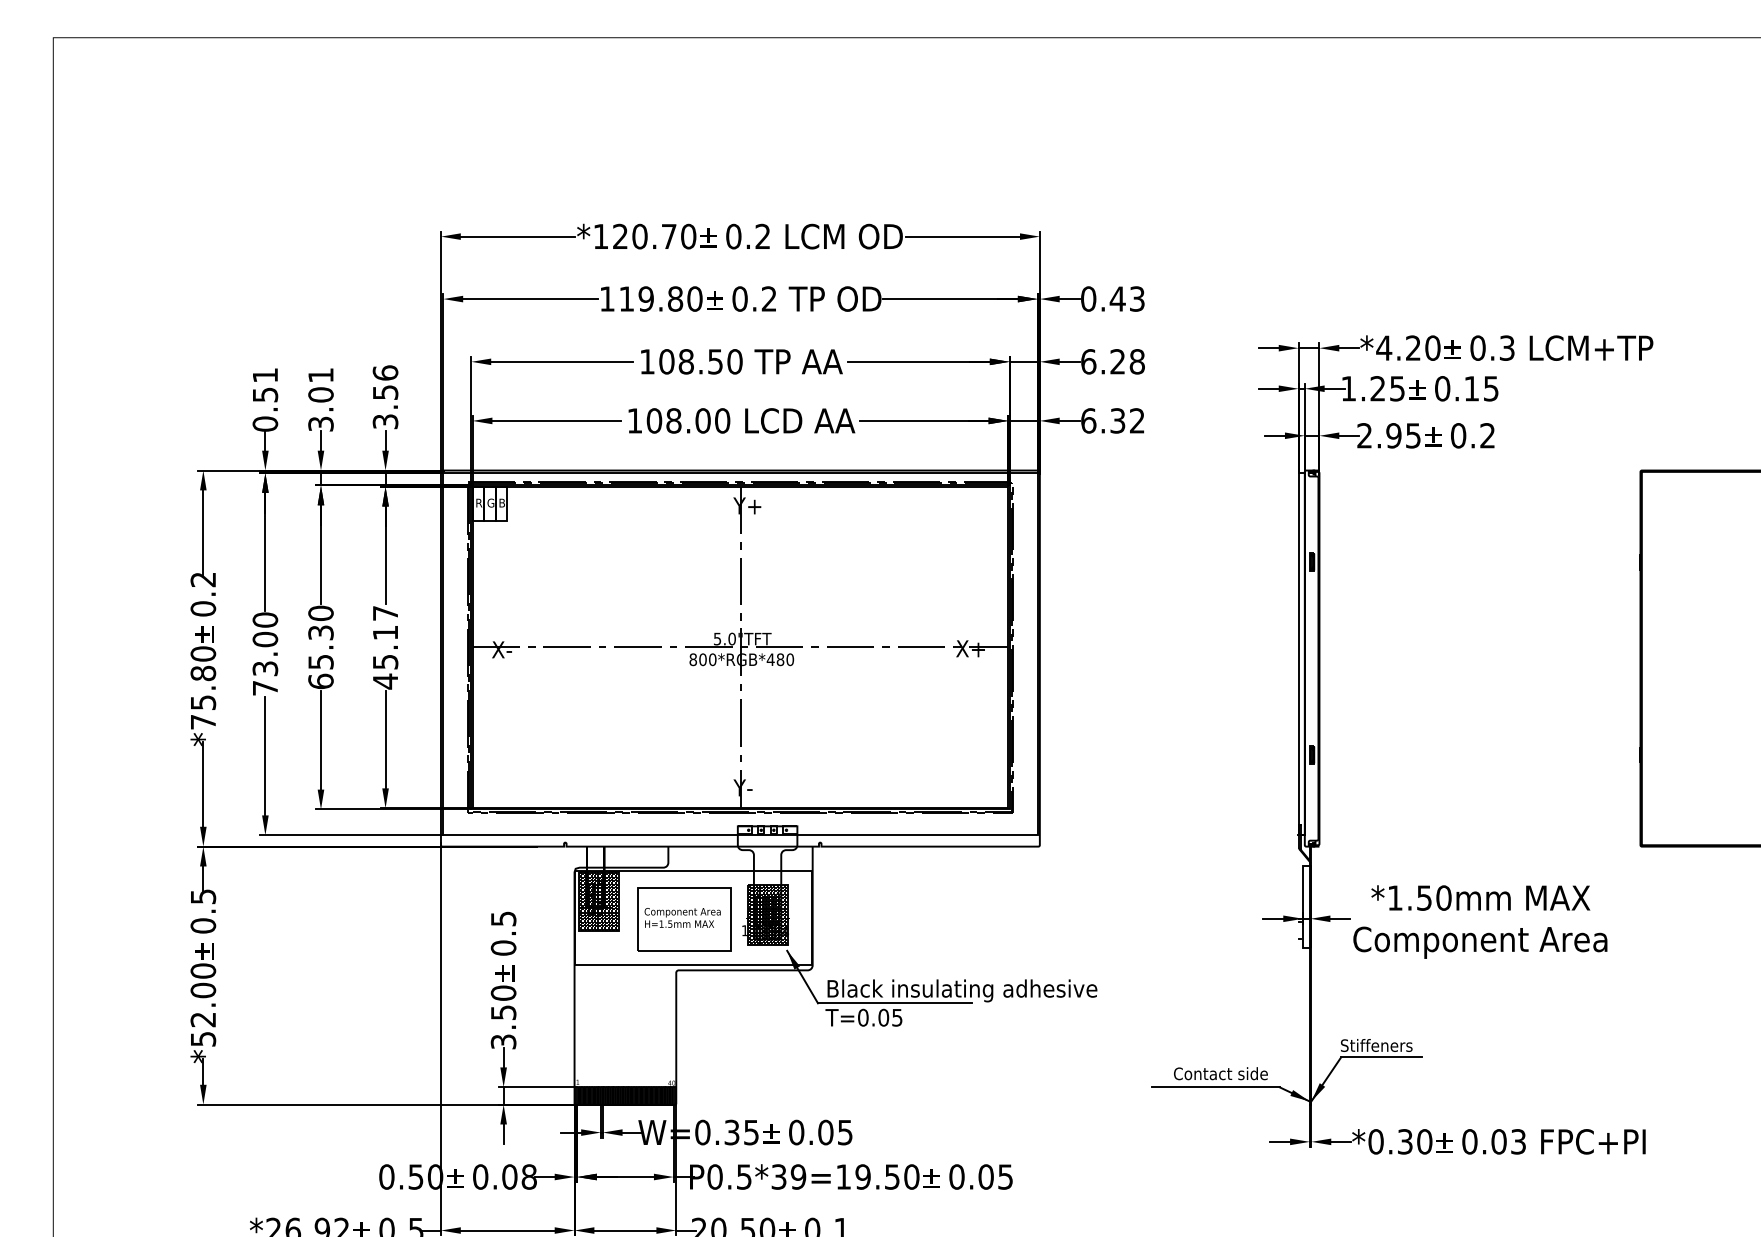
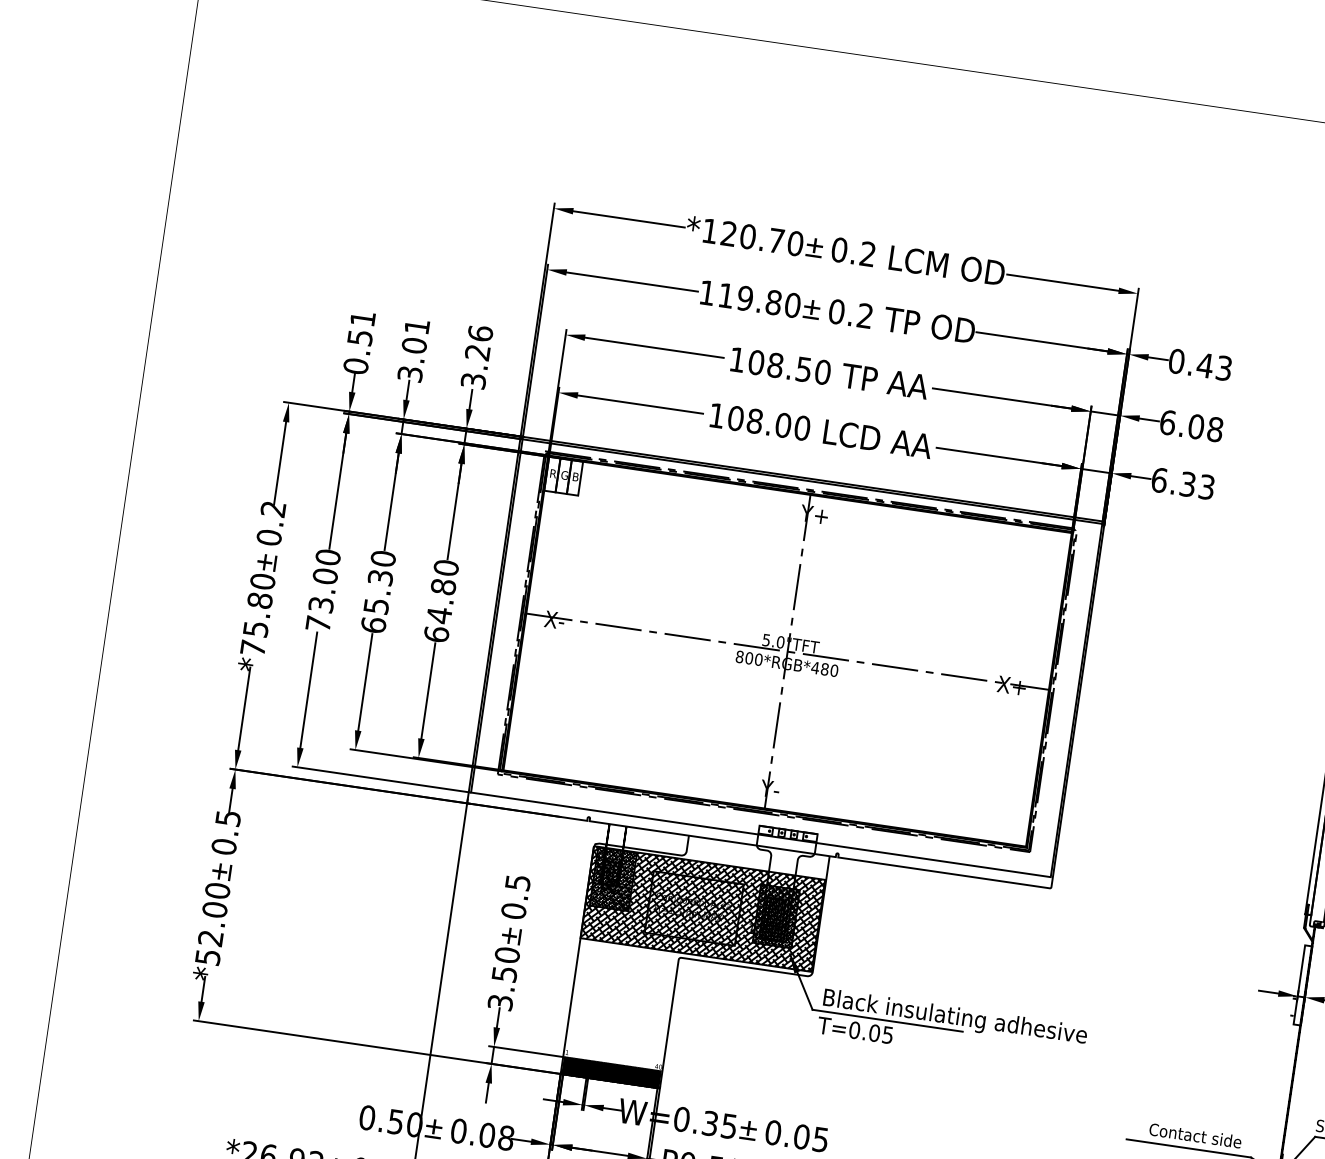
text: (1117, 361) -> (1195, 426), 6.28 -> 6.08
text: (385, 392) -> (477, 352), 3.56 -> 3.26
text: (1137, 420) -> (1207, 486), 6.32 -> 6.33
text: (385, 647) -> (441, 601), 45.17 -> 64.80
hatch: (692, 918) -> (702, 909), added

